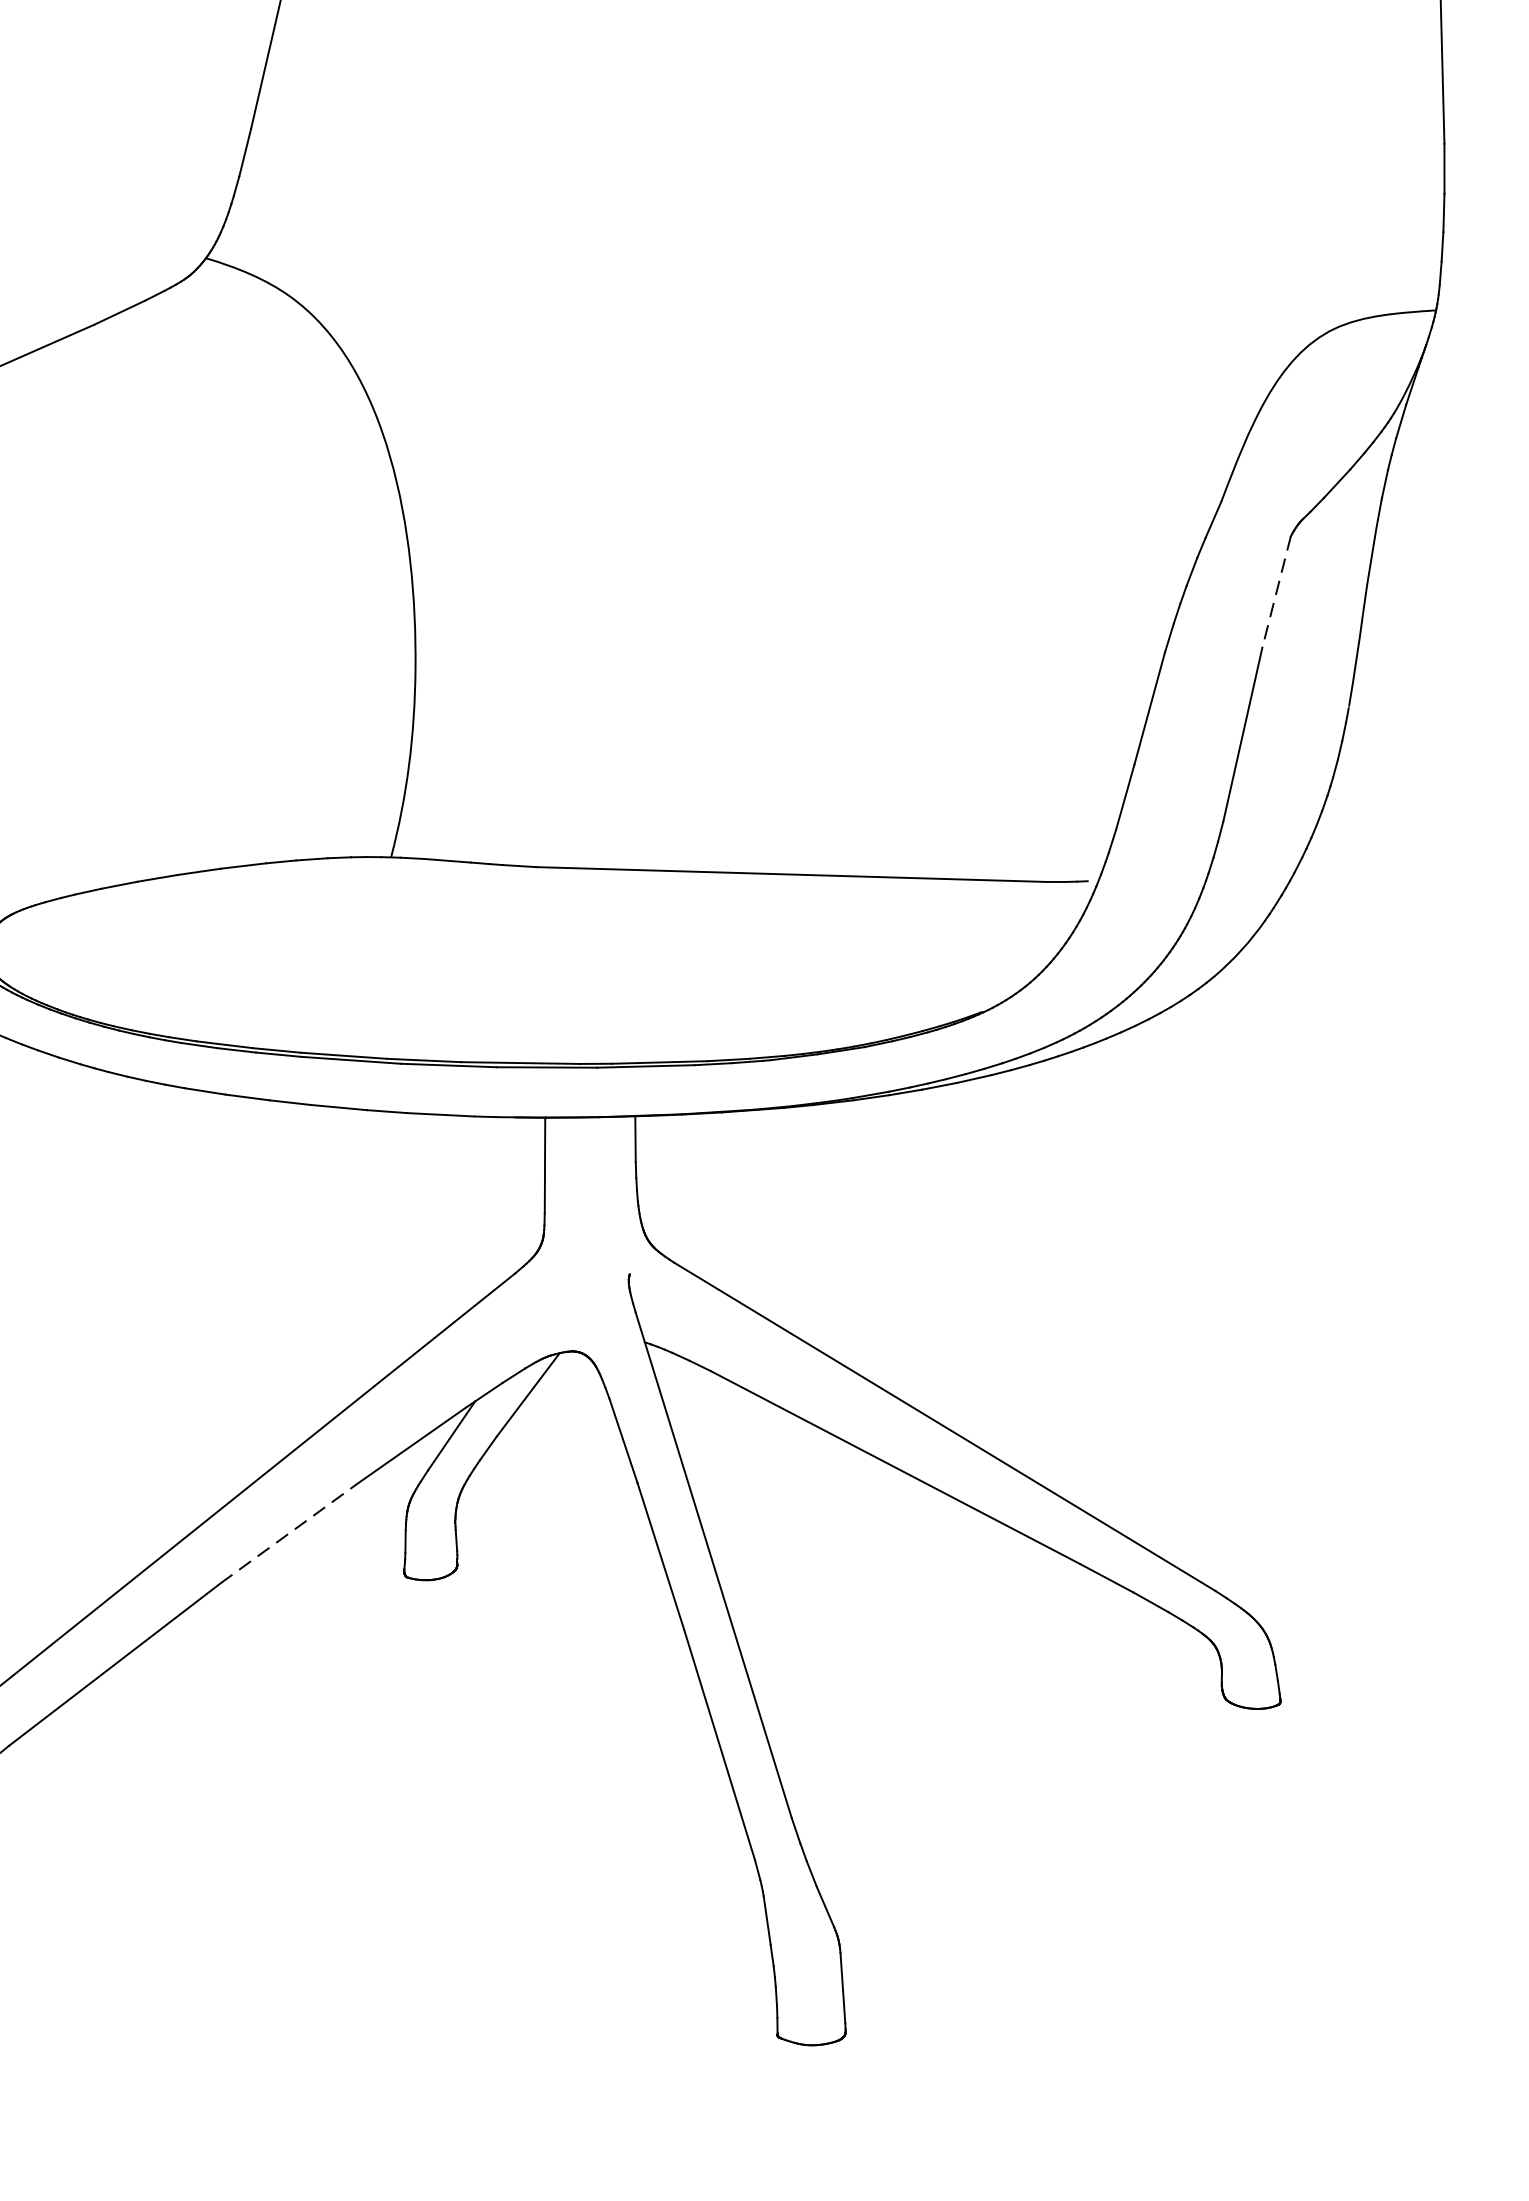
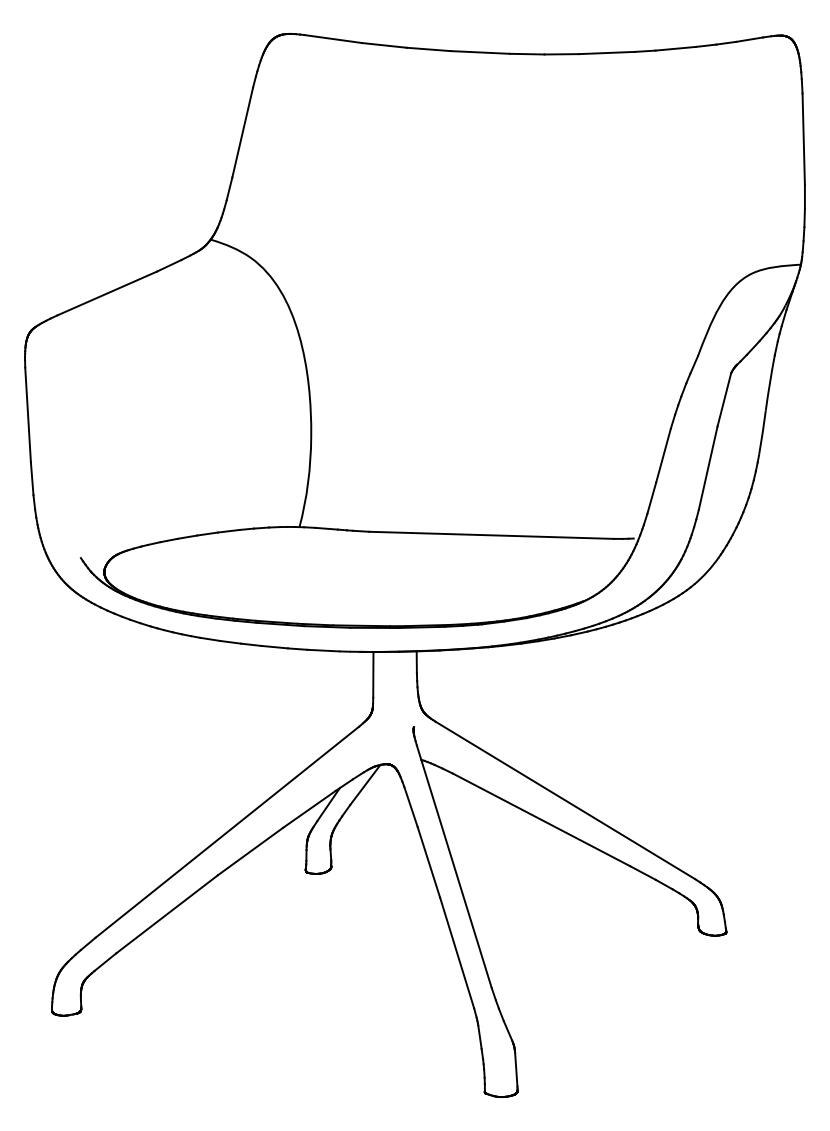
line: (1276, 591) -> (724, 399), dashed -> solid
line: (288, 1533) -> (250, 851), dashed -> solid

